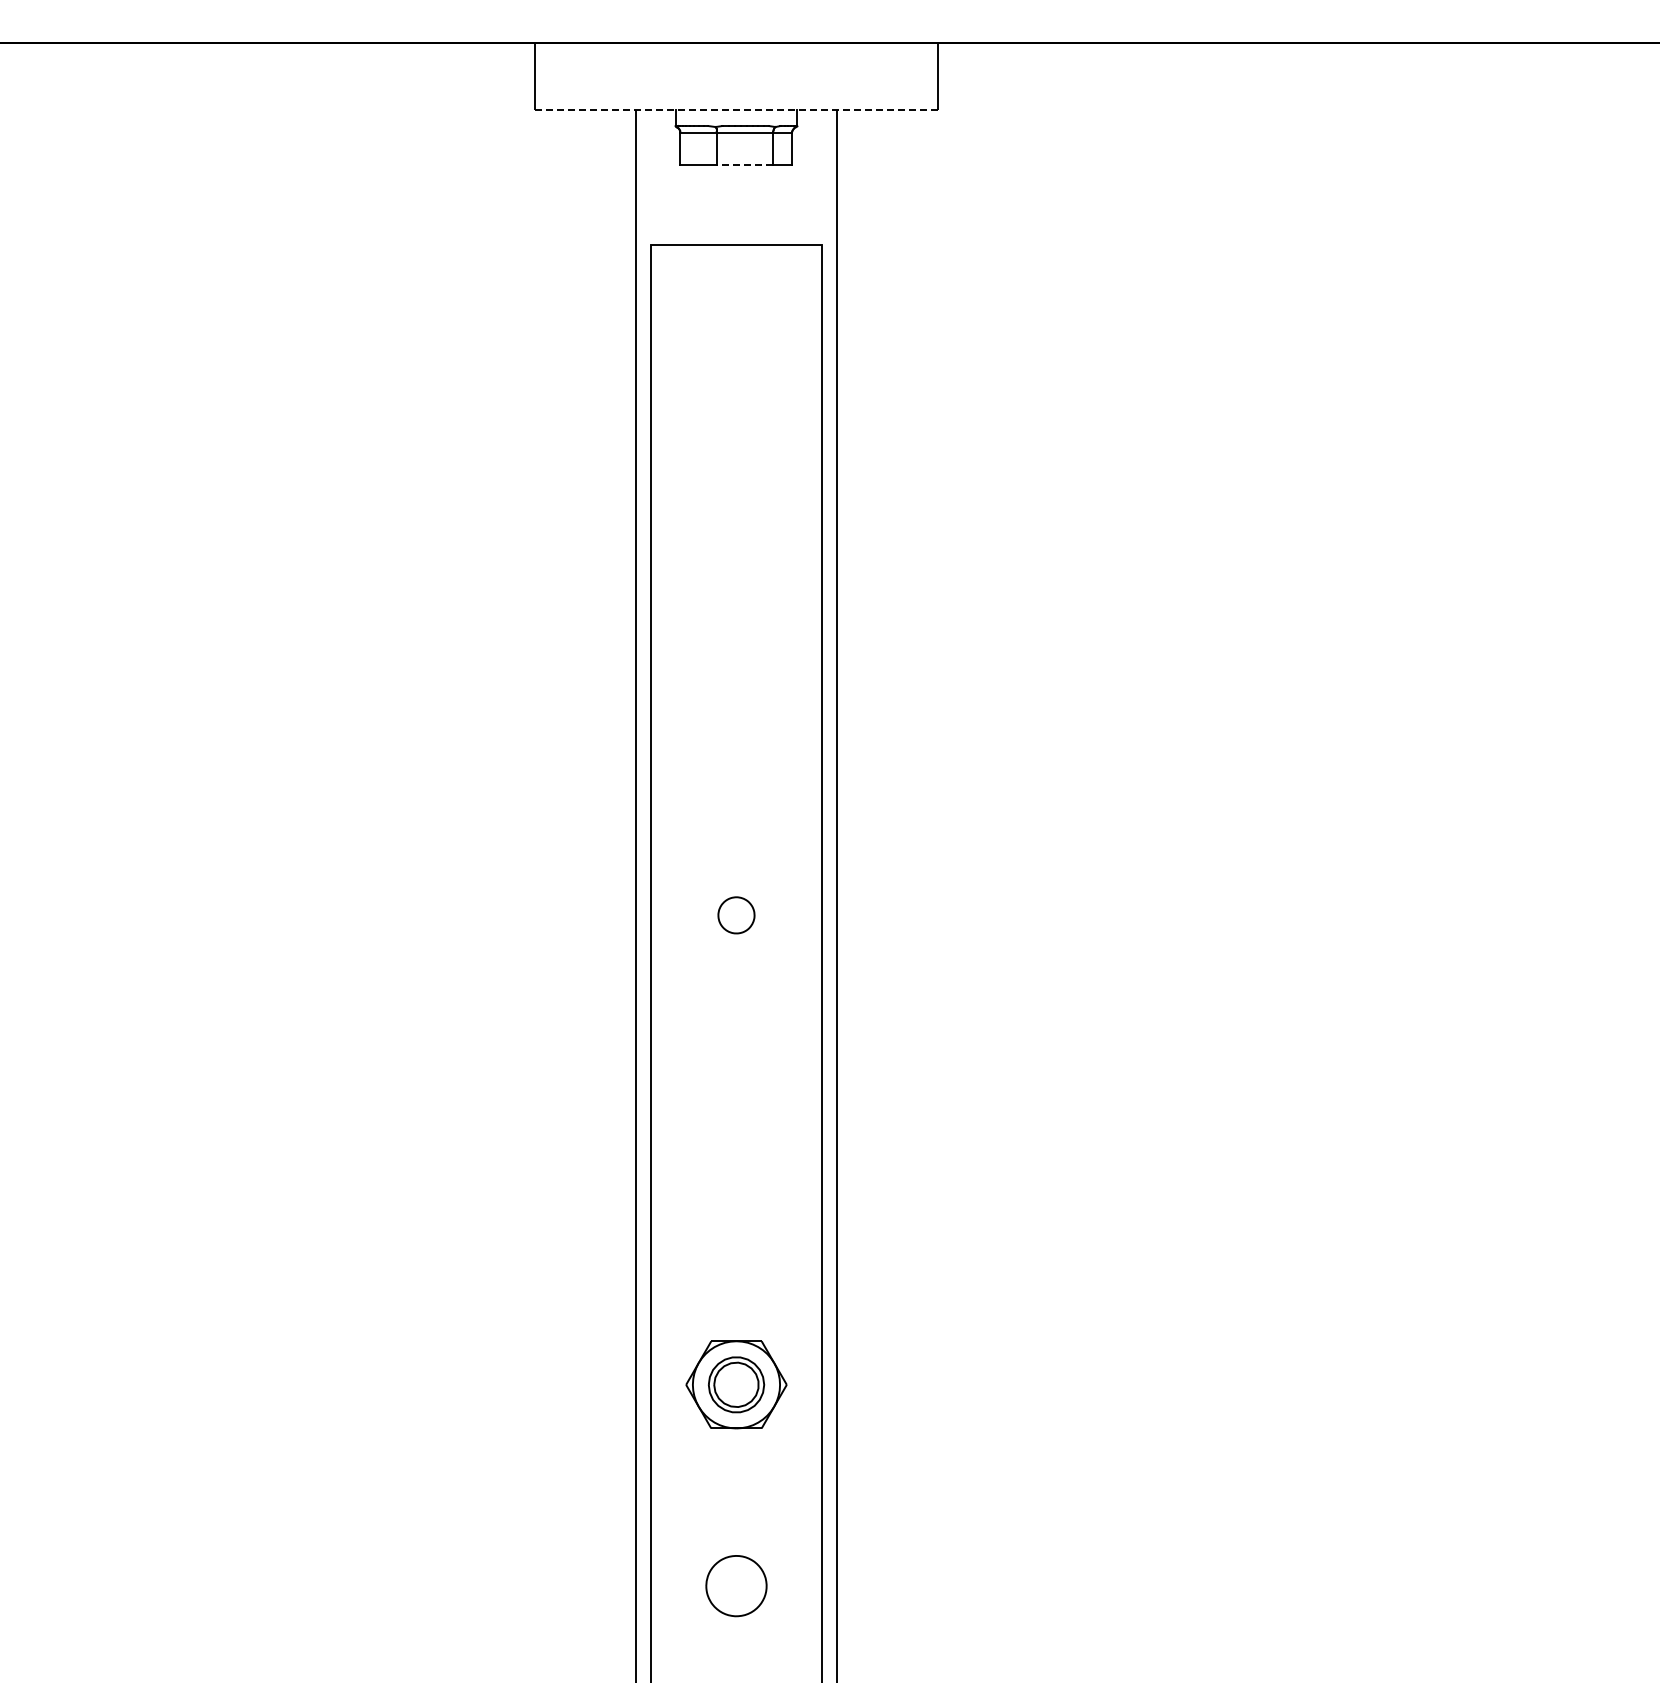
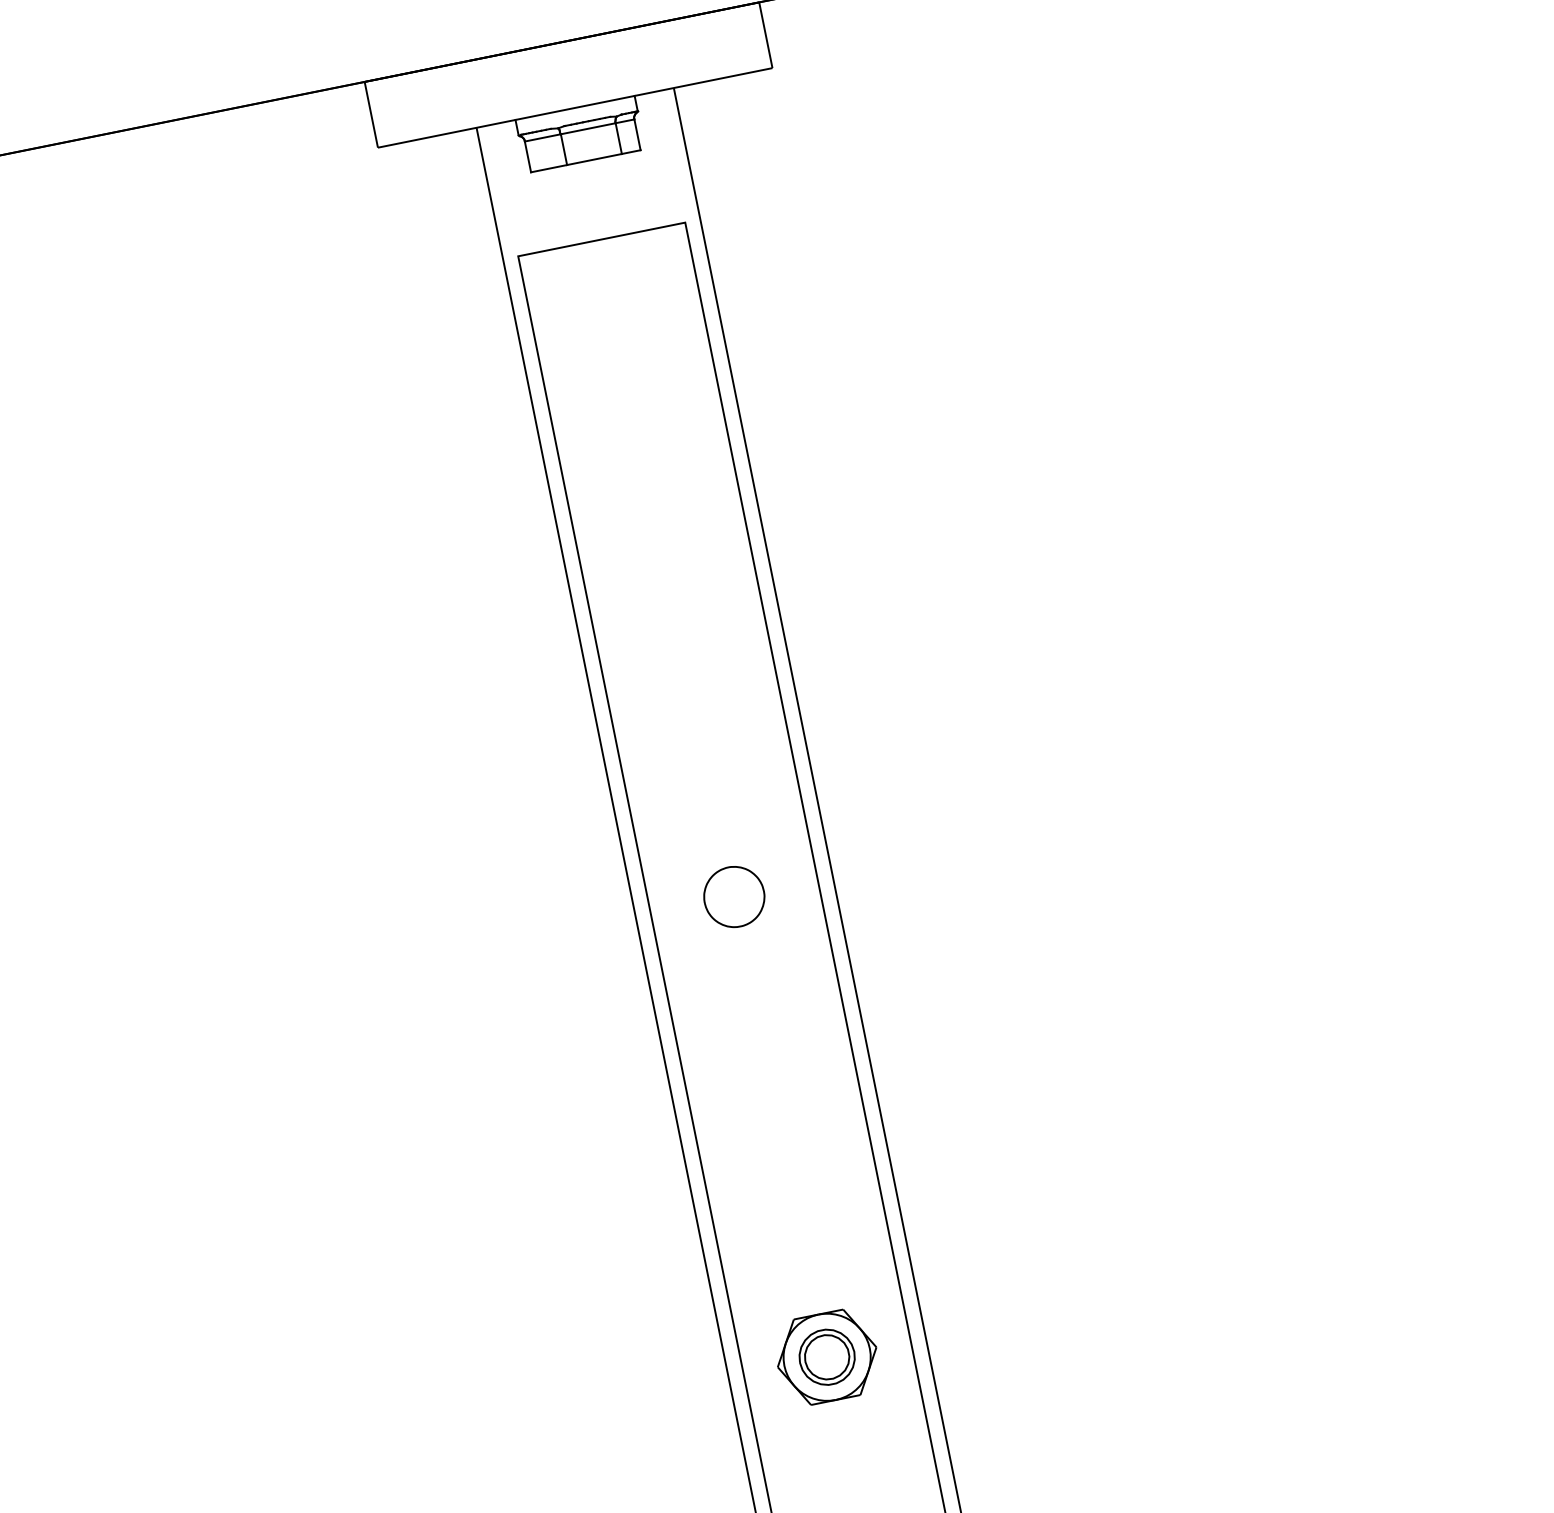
line: (735, 110) -> (574, 108), dashed -> solid
line: (745, 164) -> (594, 159), dashed -> solid
part: (736, 915) -> (734, 897), size x1.67

